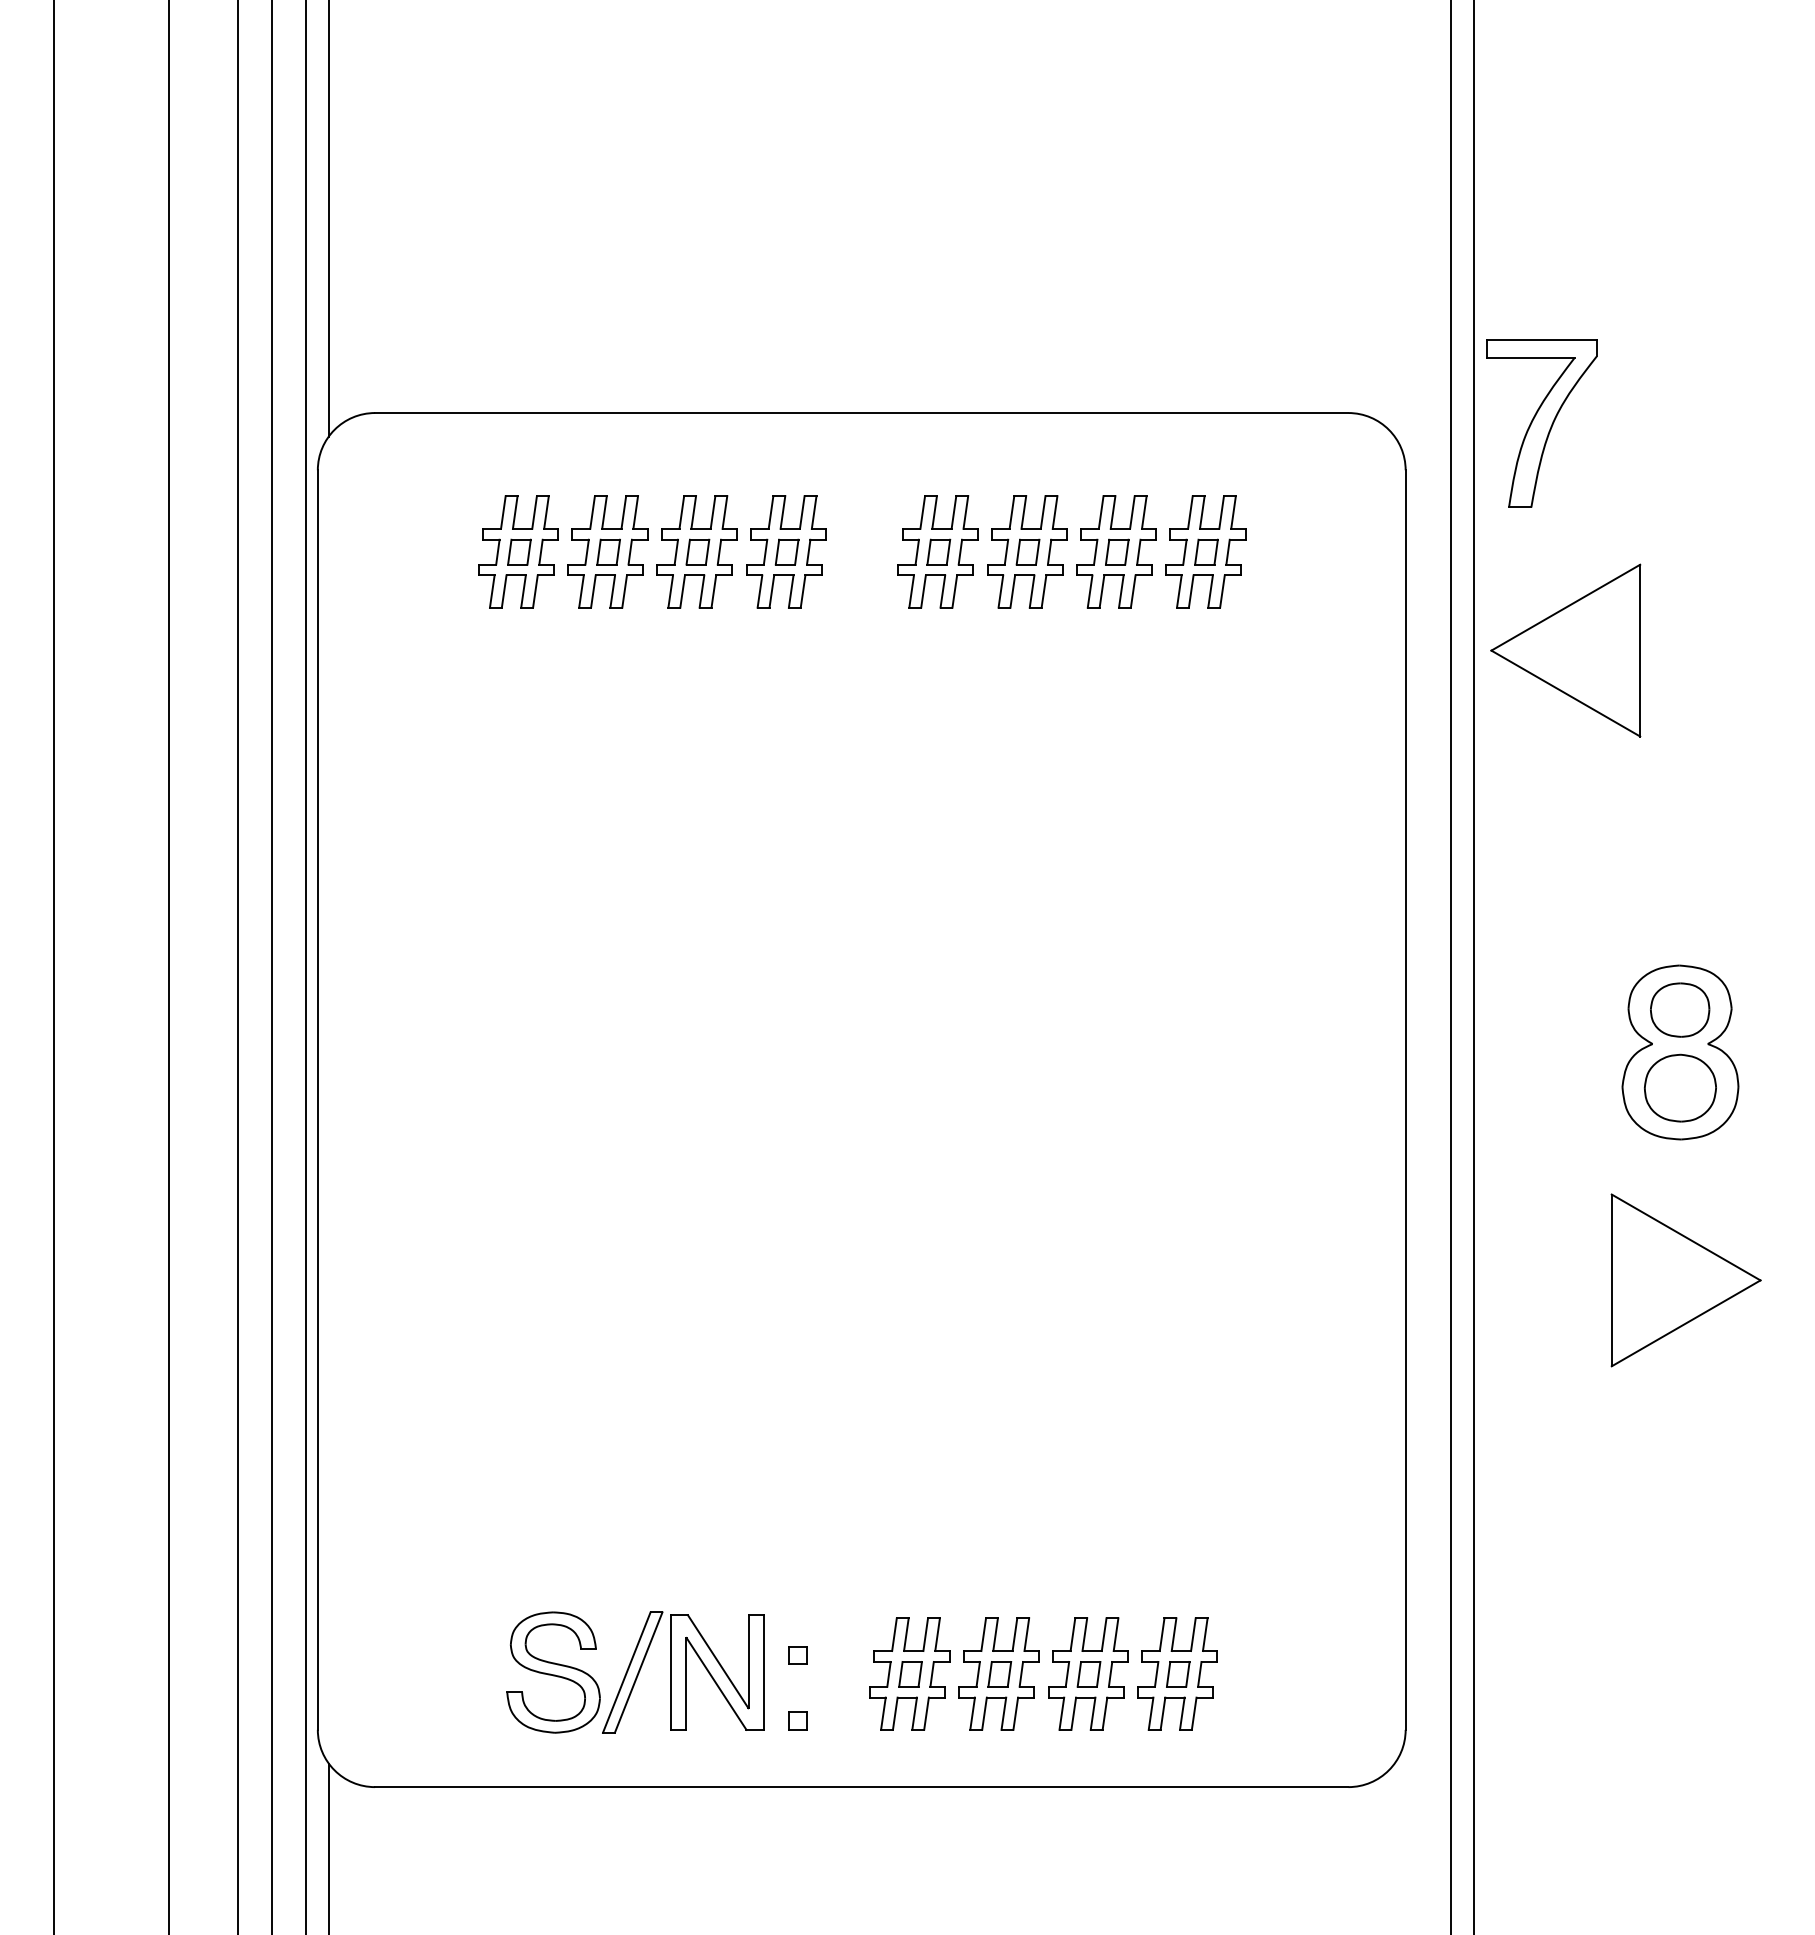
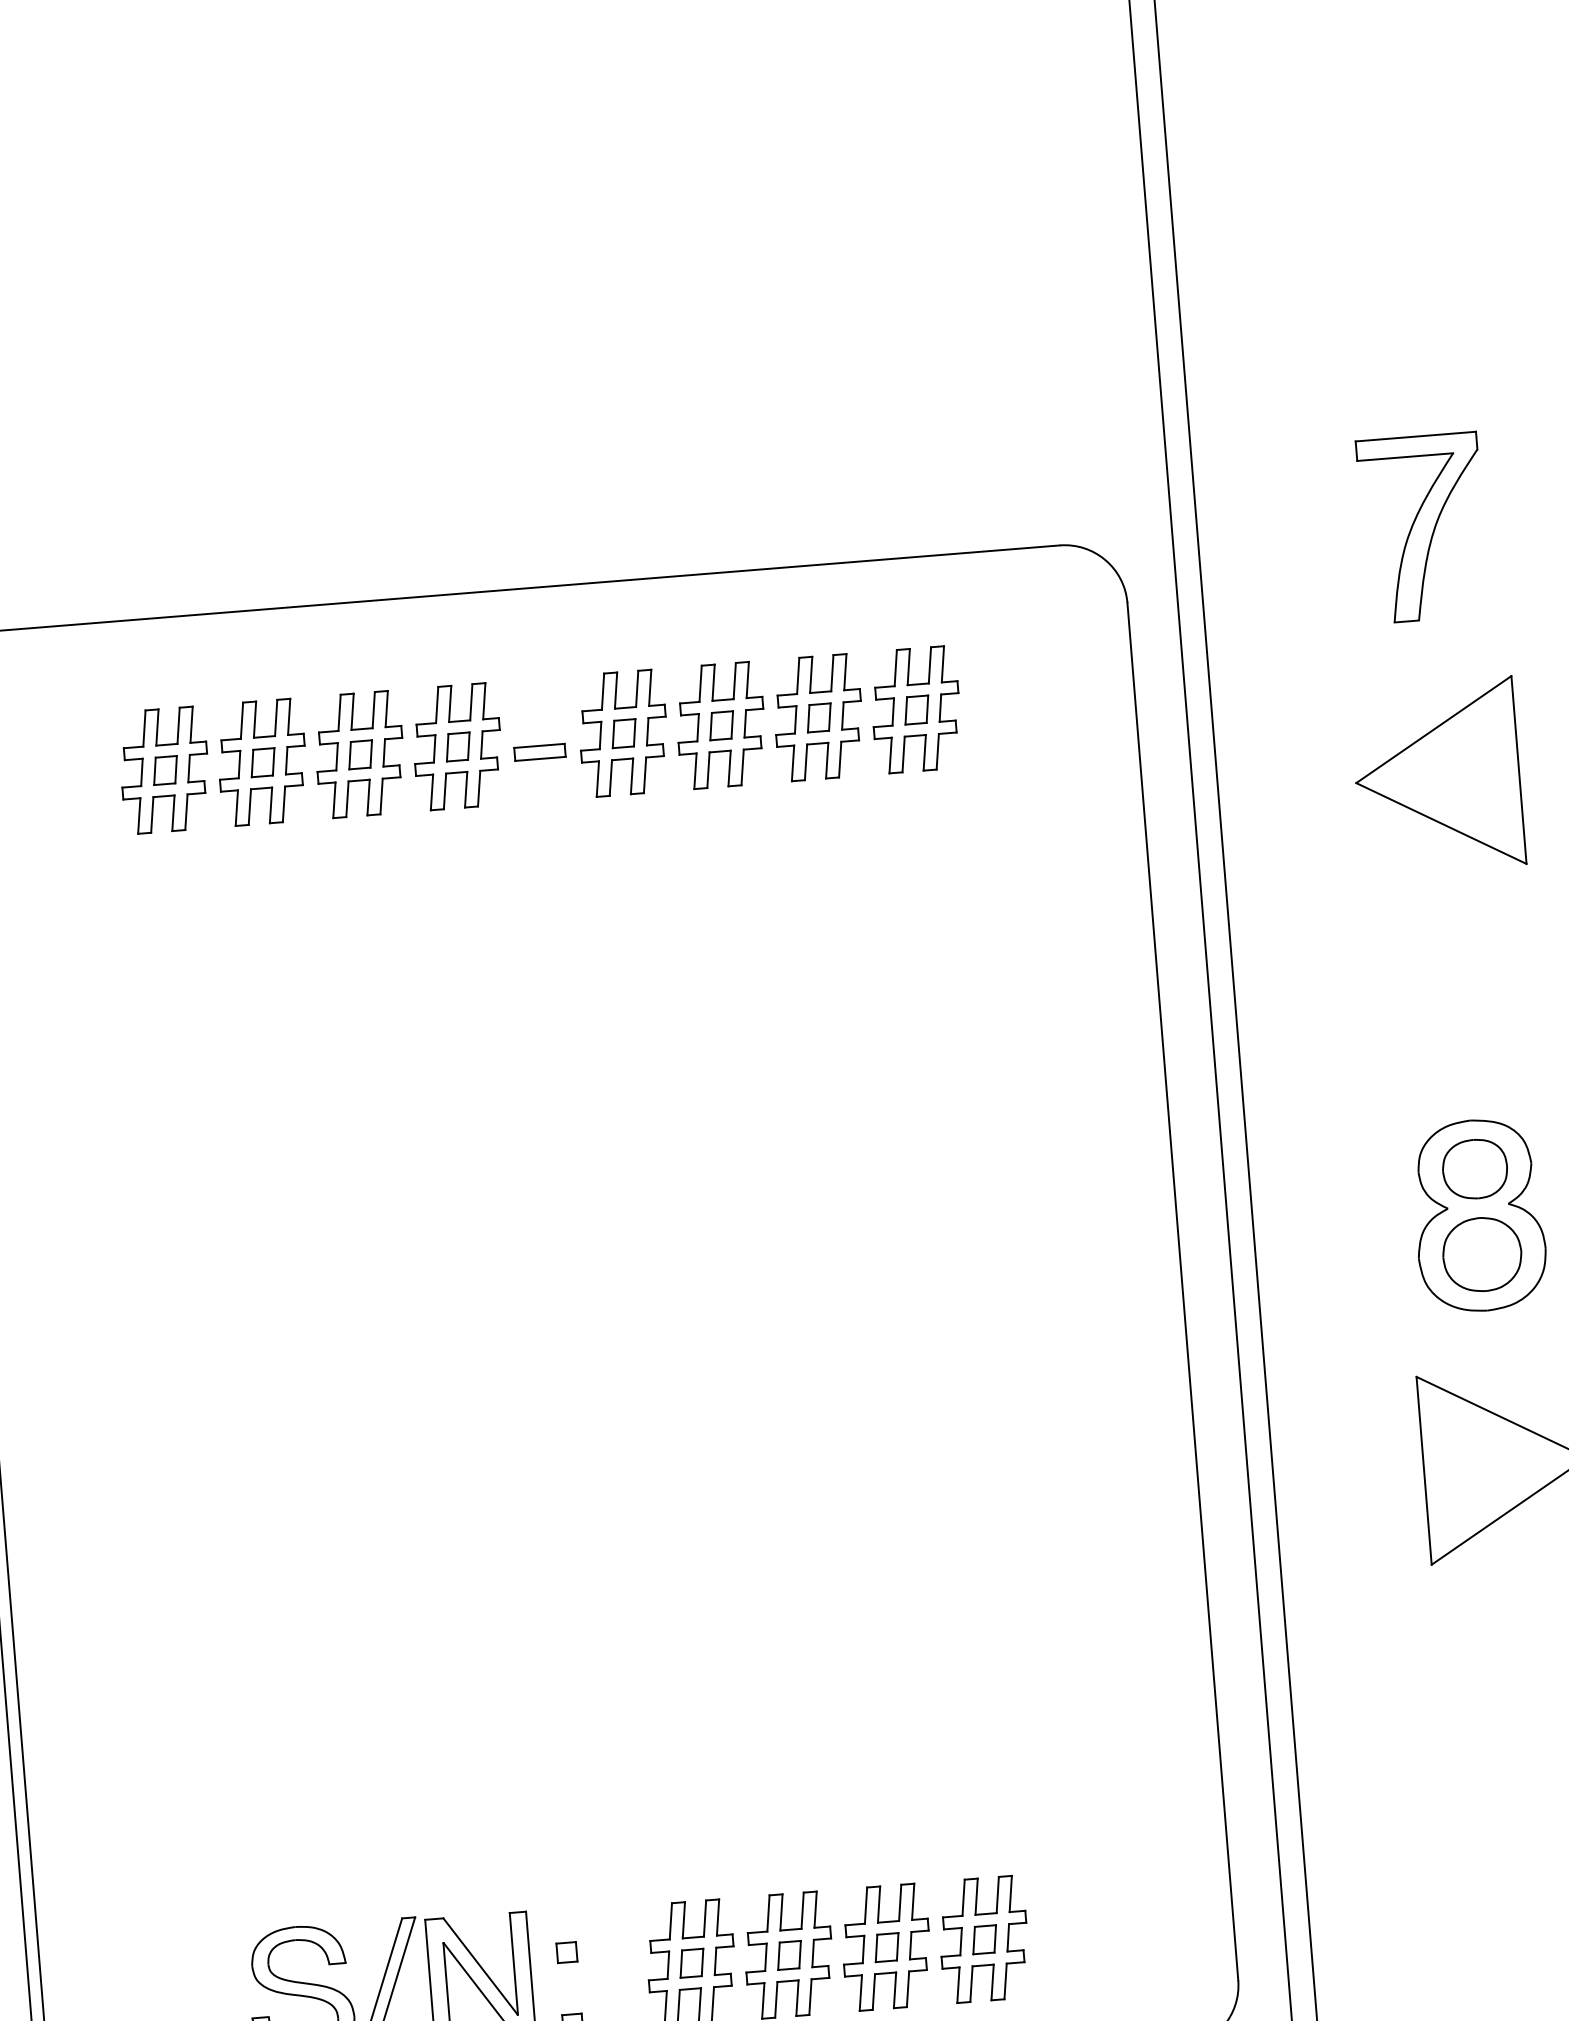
part: (1541, 423) -> (1422, 527), moved
part: (860, 562) -> (539, 751), added
part: (1565, 650) -> (1437, 776), moved

